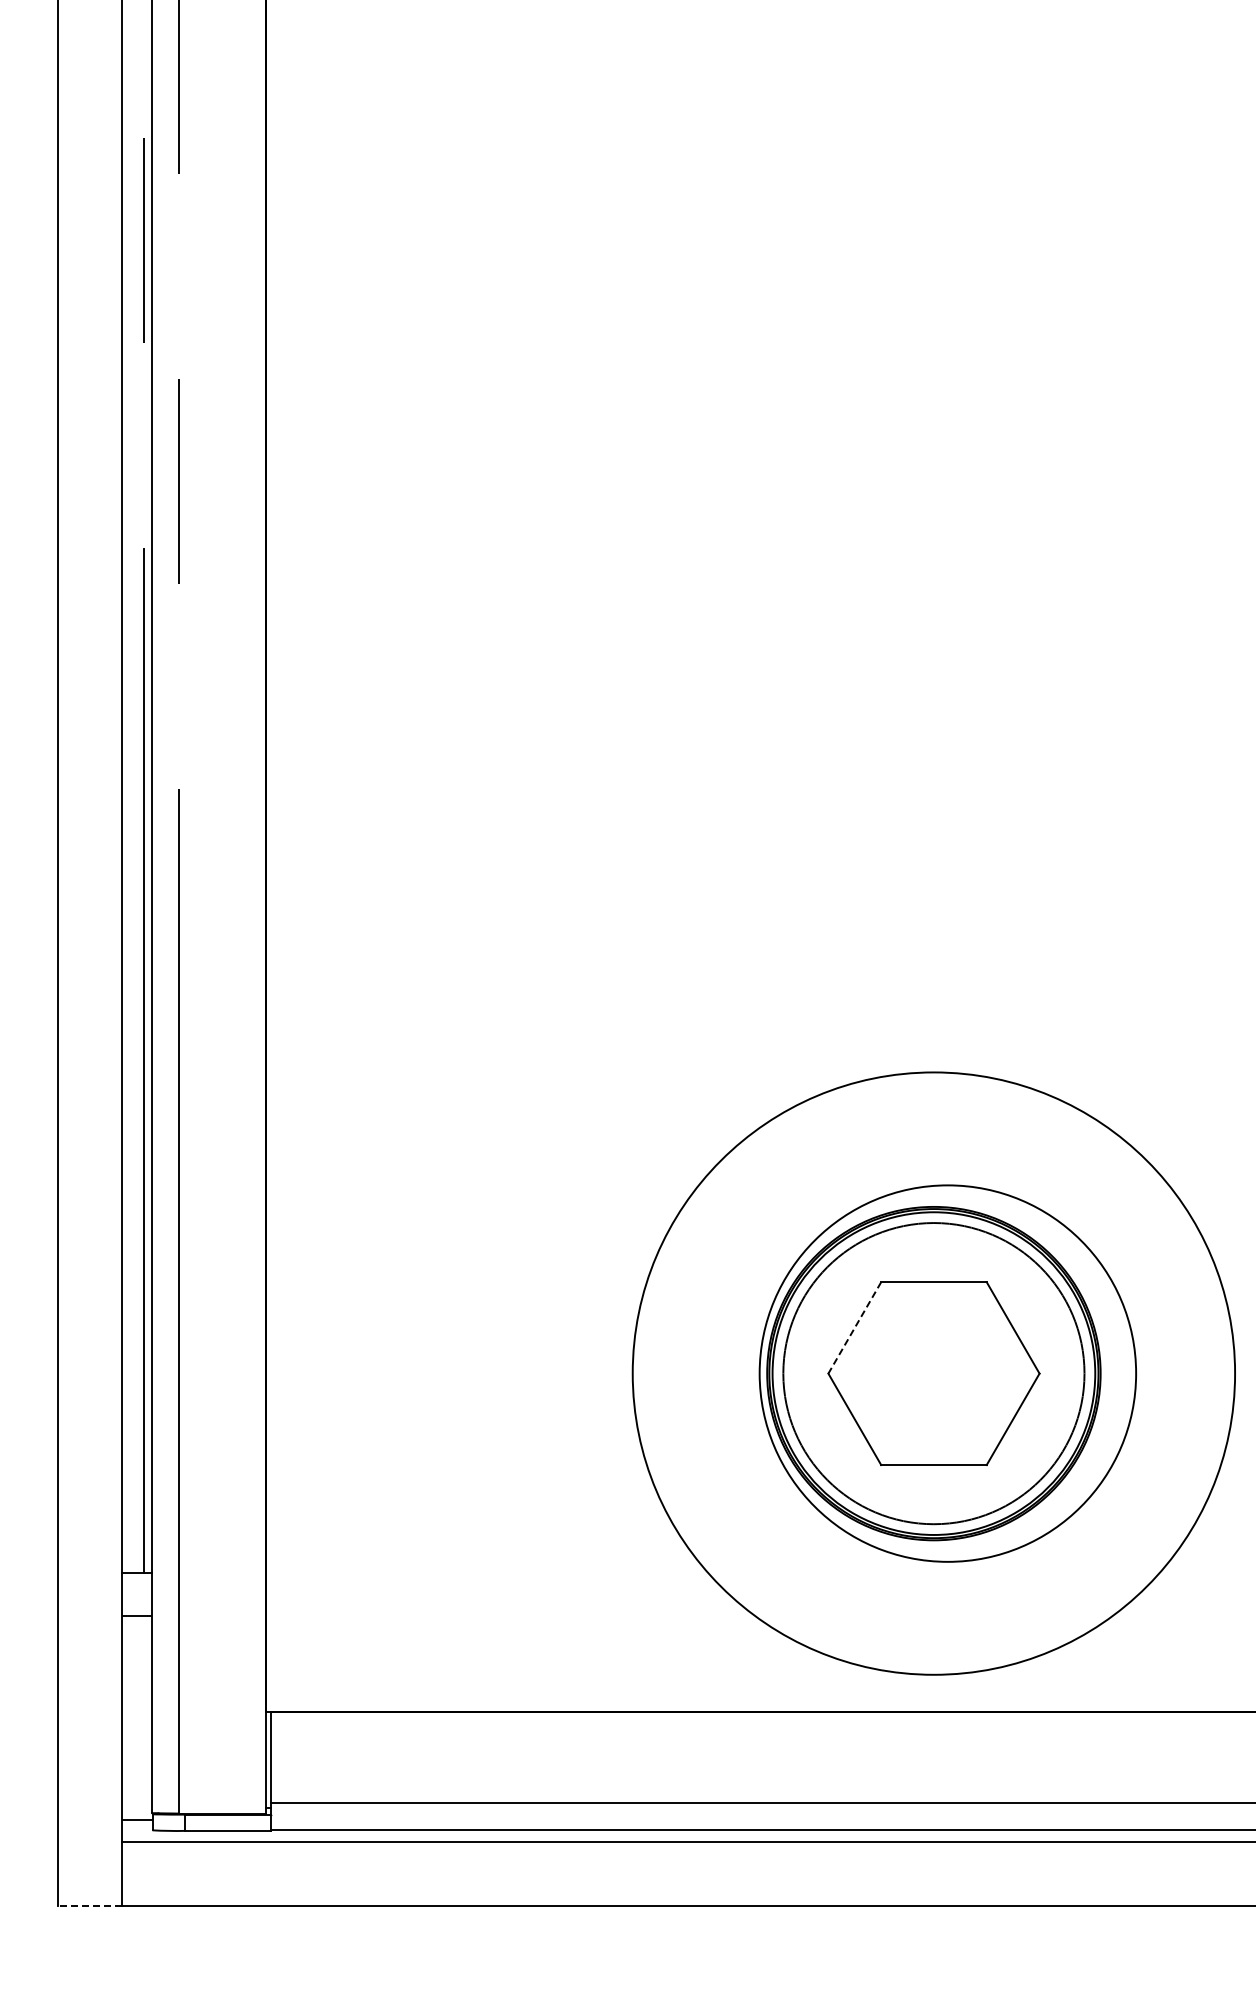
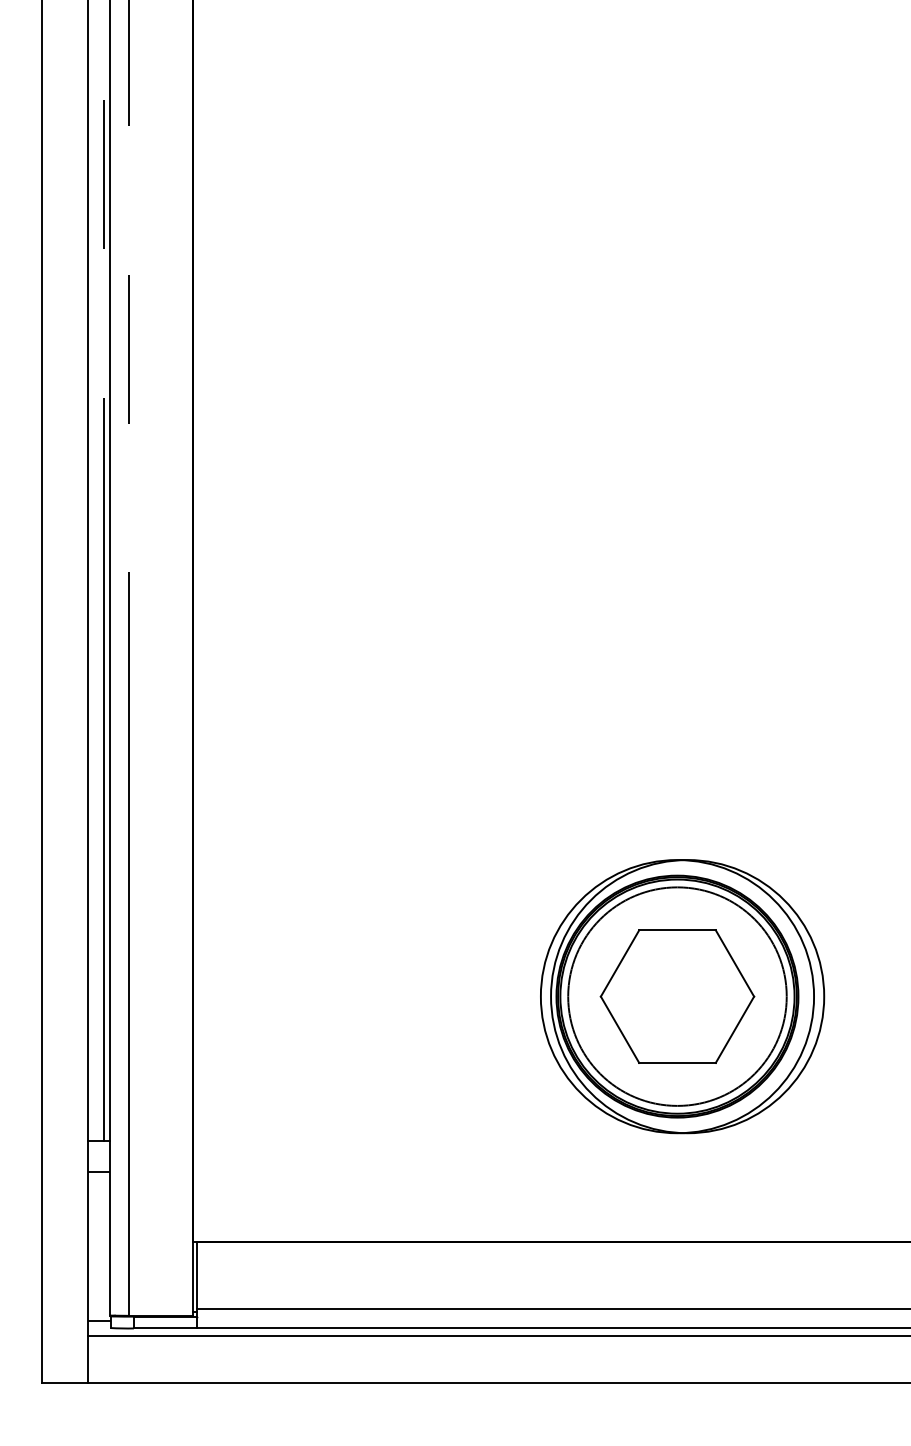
line: (854, 1327) -> (619, 963), dashed -> solid
circle: (933, 1373) -> (677, 996), size x0.62
line: (89, 1906) -> (64, 1383), dashed -> solid

